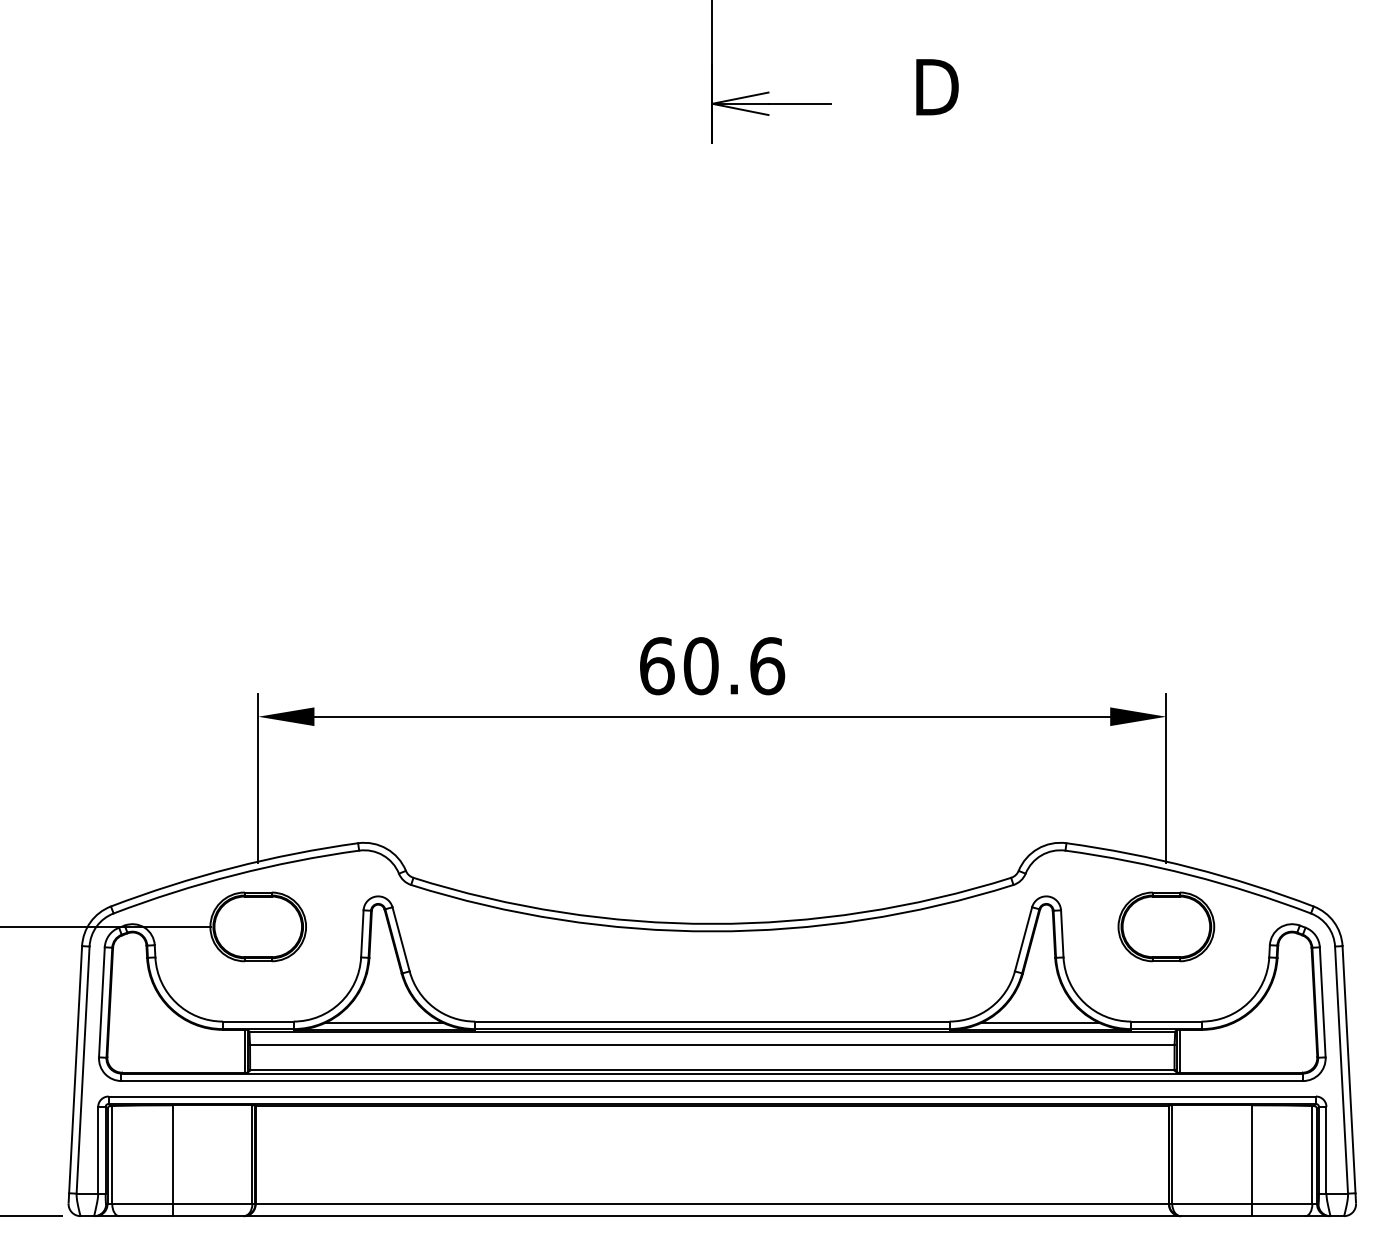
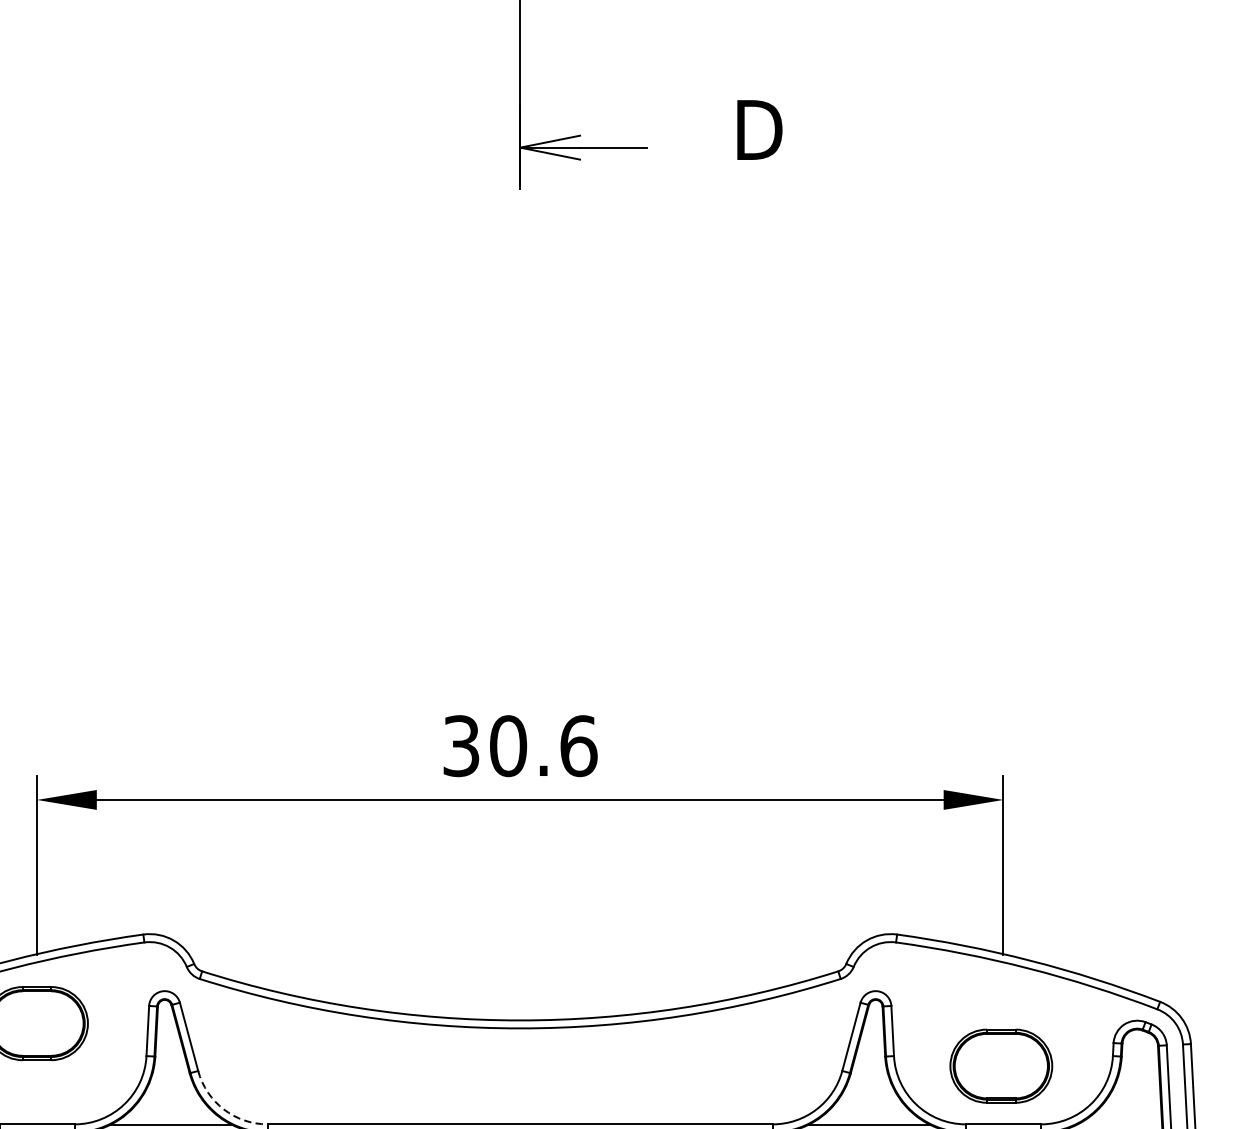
text: (657, 666) -> (461, 746), 60.6 -> 30.6
part: (1166, 926) -> (1001, 1065), moved
arc: (433, 1007) -> (223, 1109), solid -> dashed

